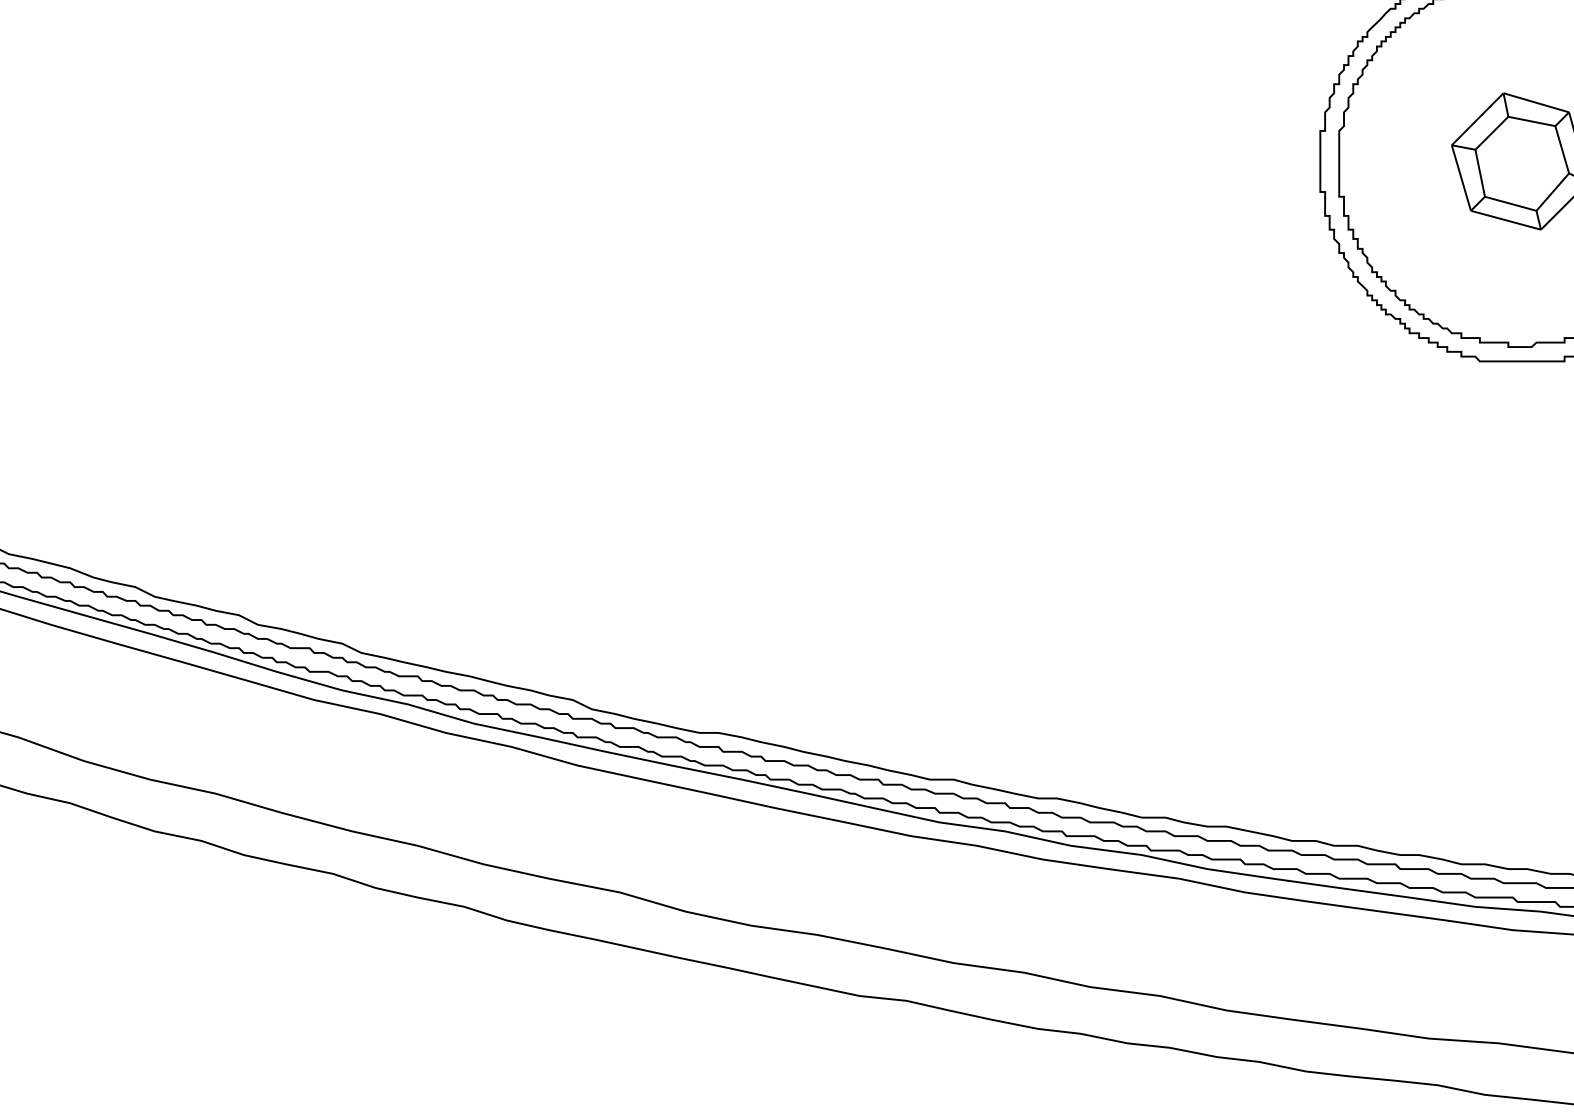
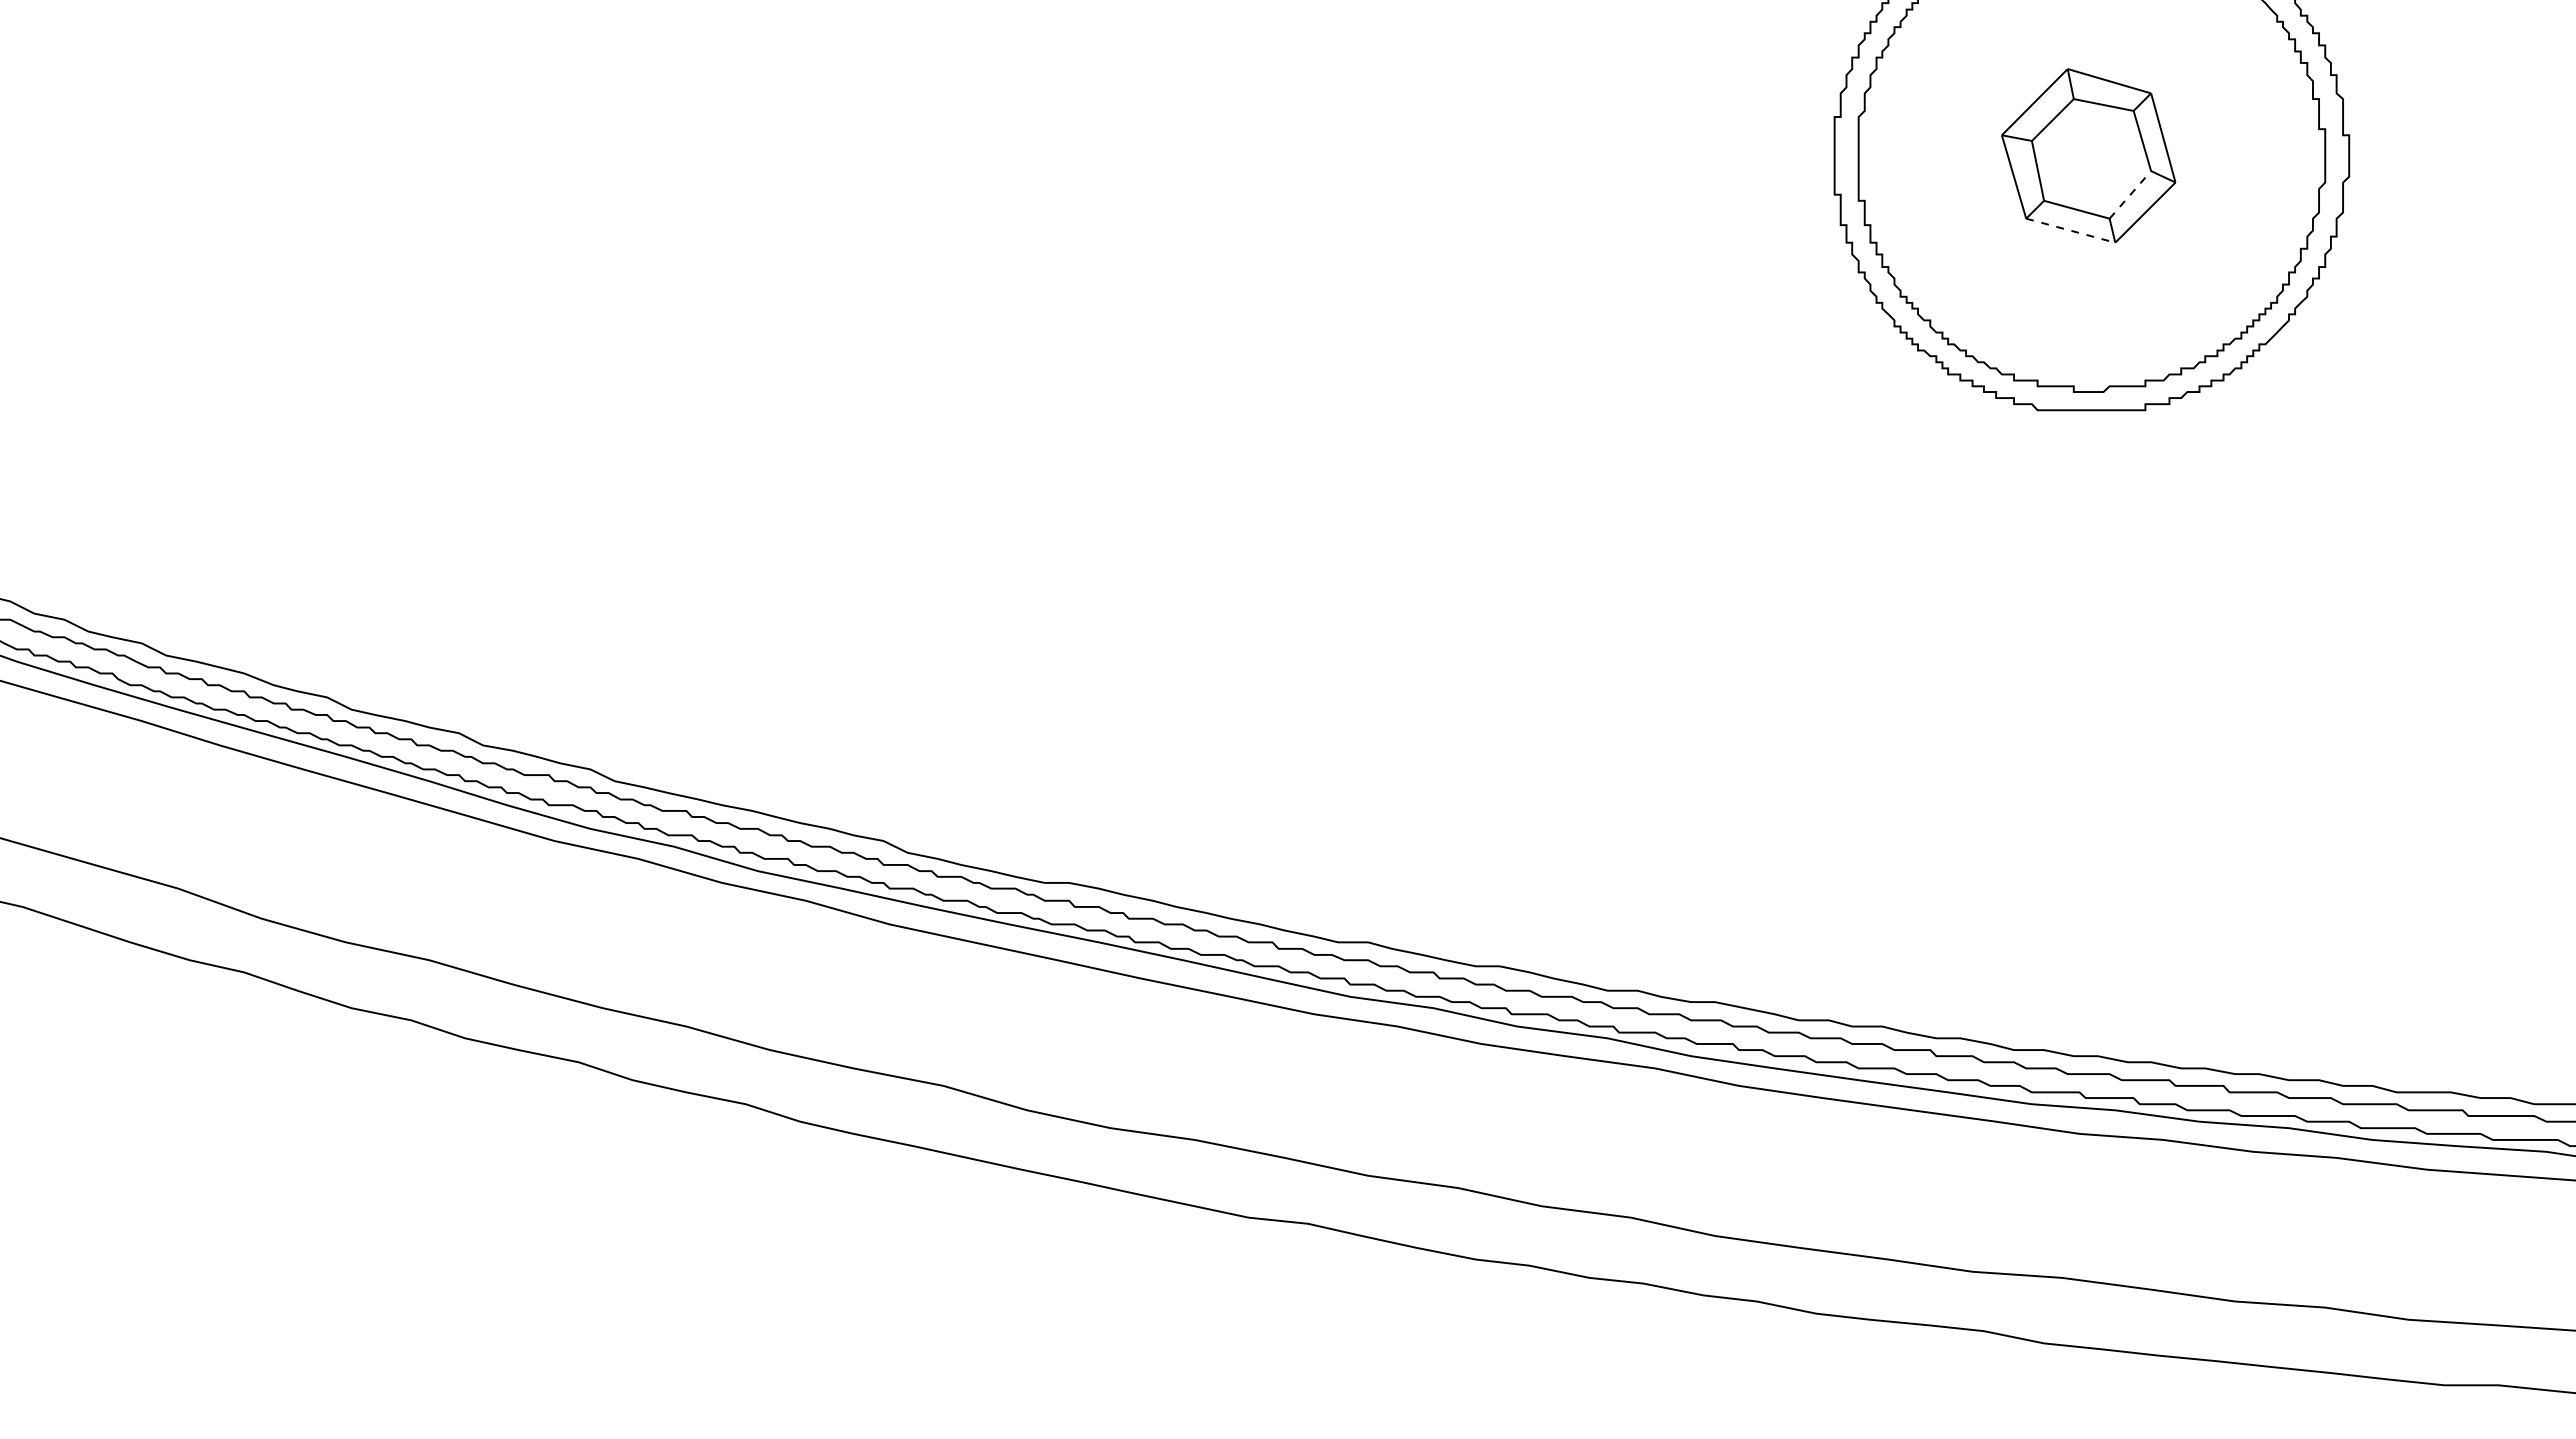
line: (1552, 191) -> (2130, 194), solid -> dashed
line: (1506, 220) -> (2071, 230), solid -> dashed

